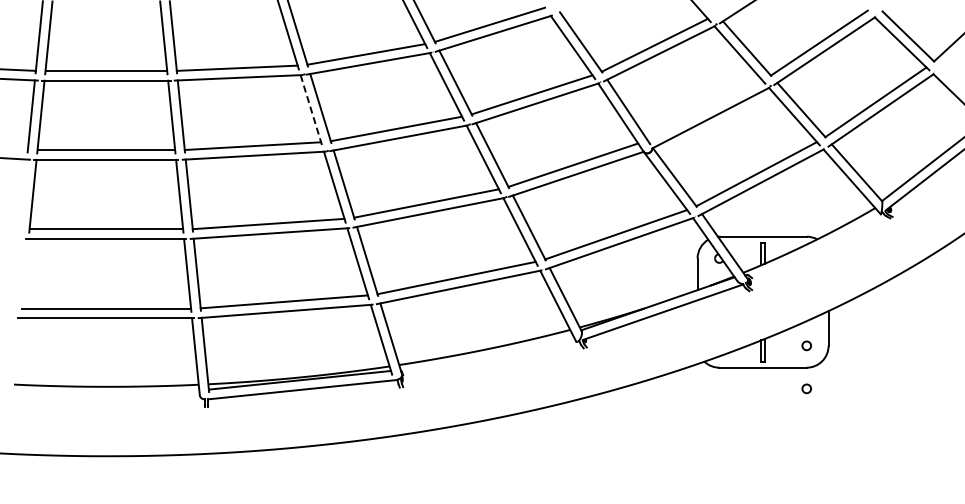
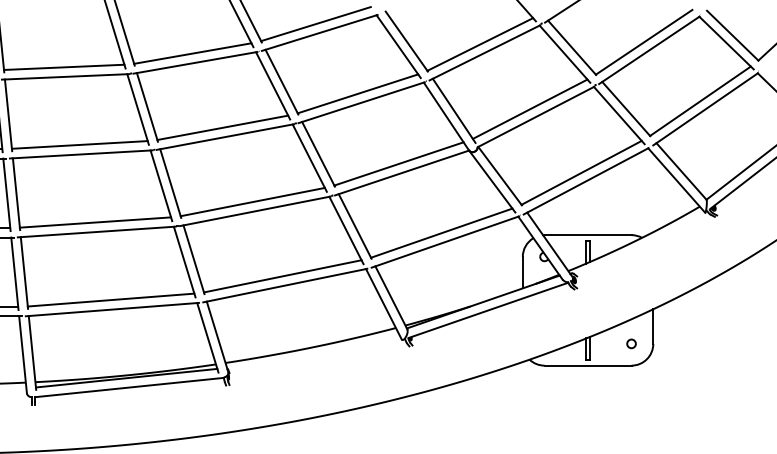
line: (704, 110) -> (529, 109), added
line: (311, 111) -> (138, 110), dashed -> solid
circle: (806, 388) -> (631, 386), removed

